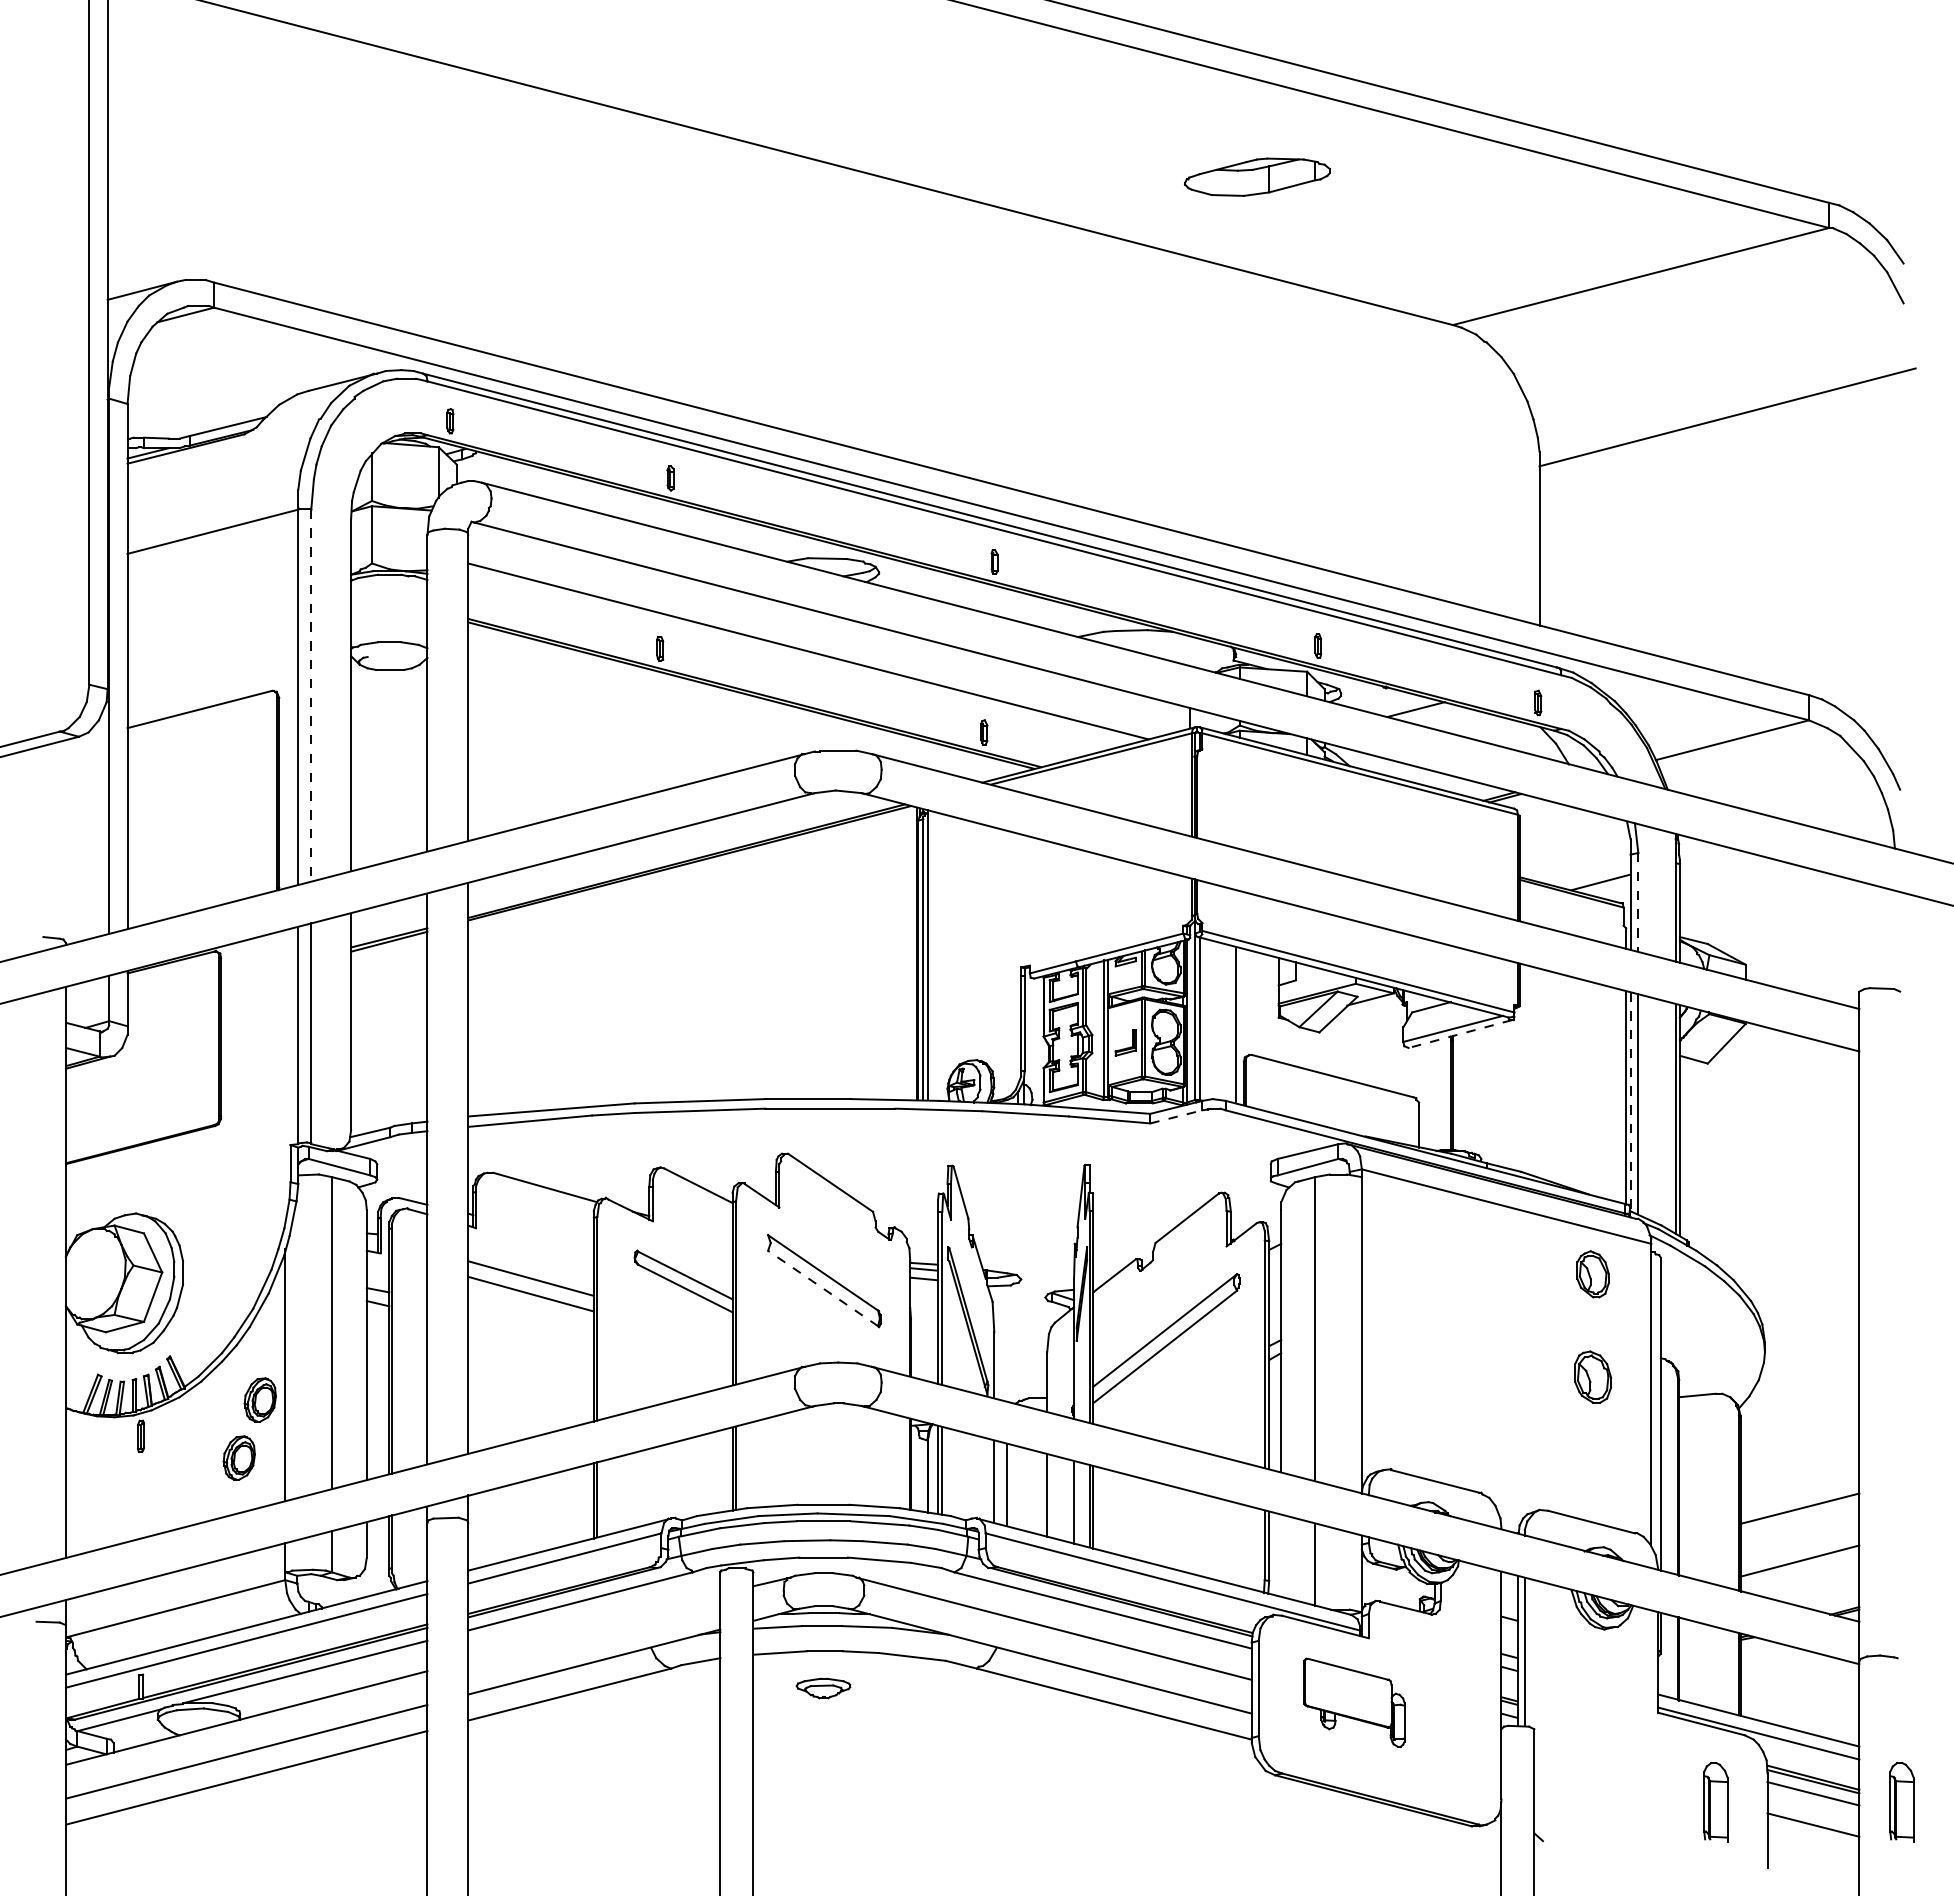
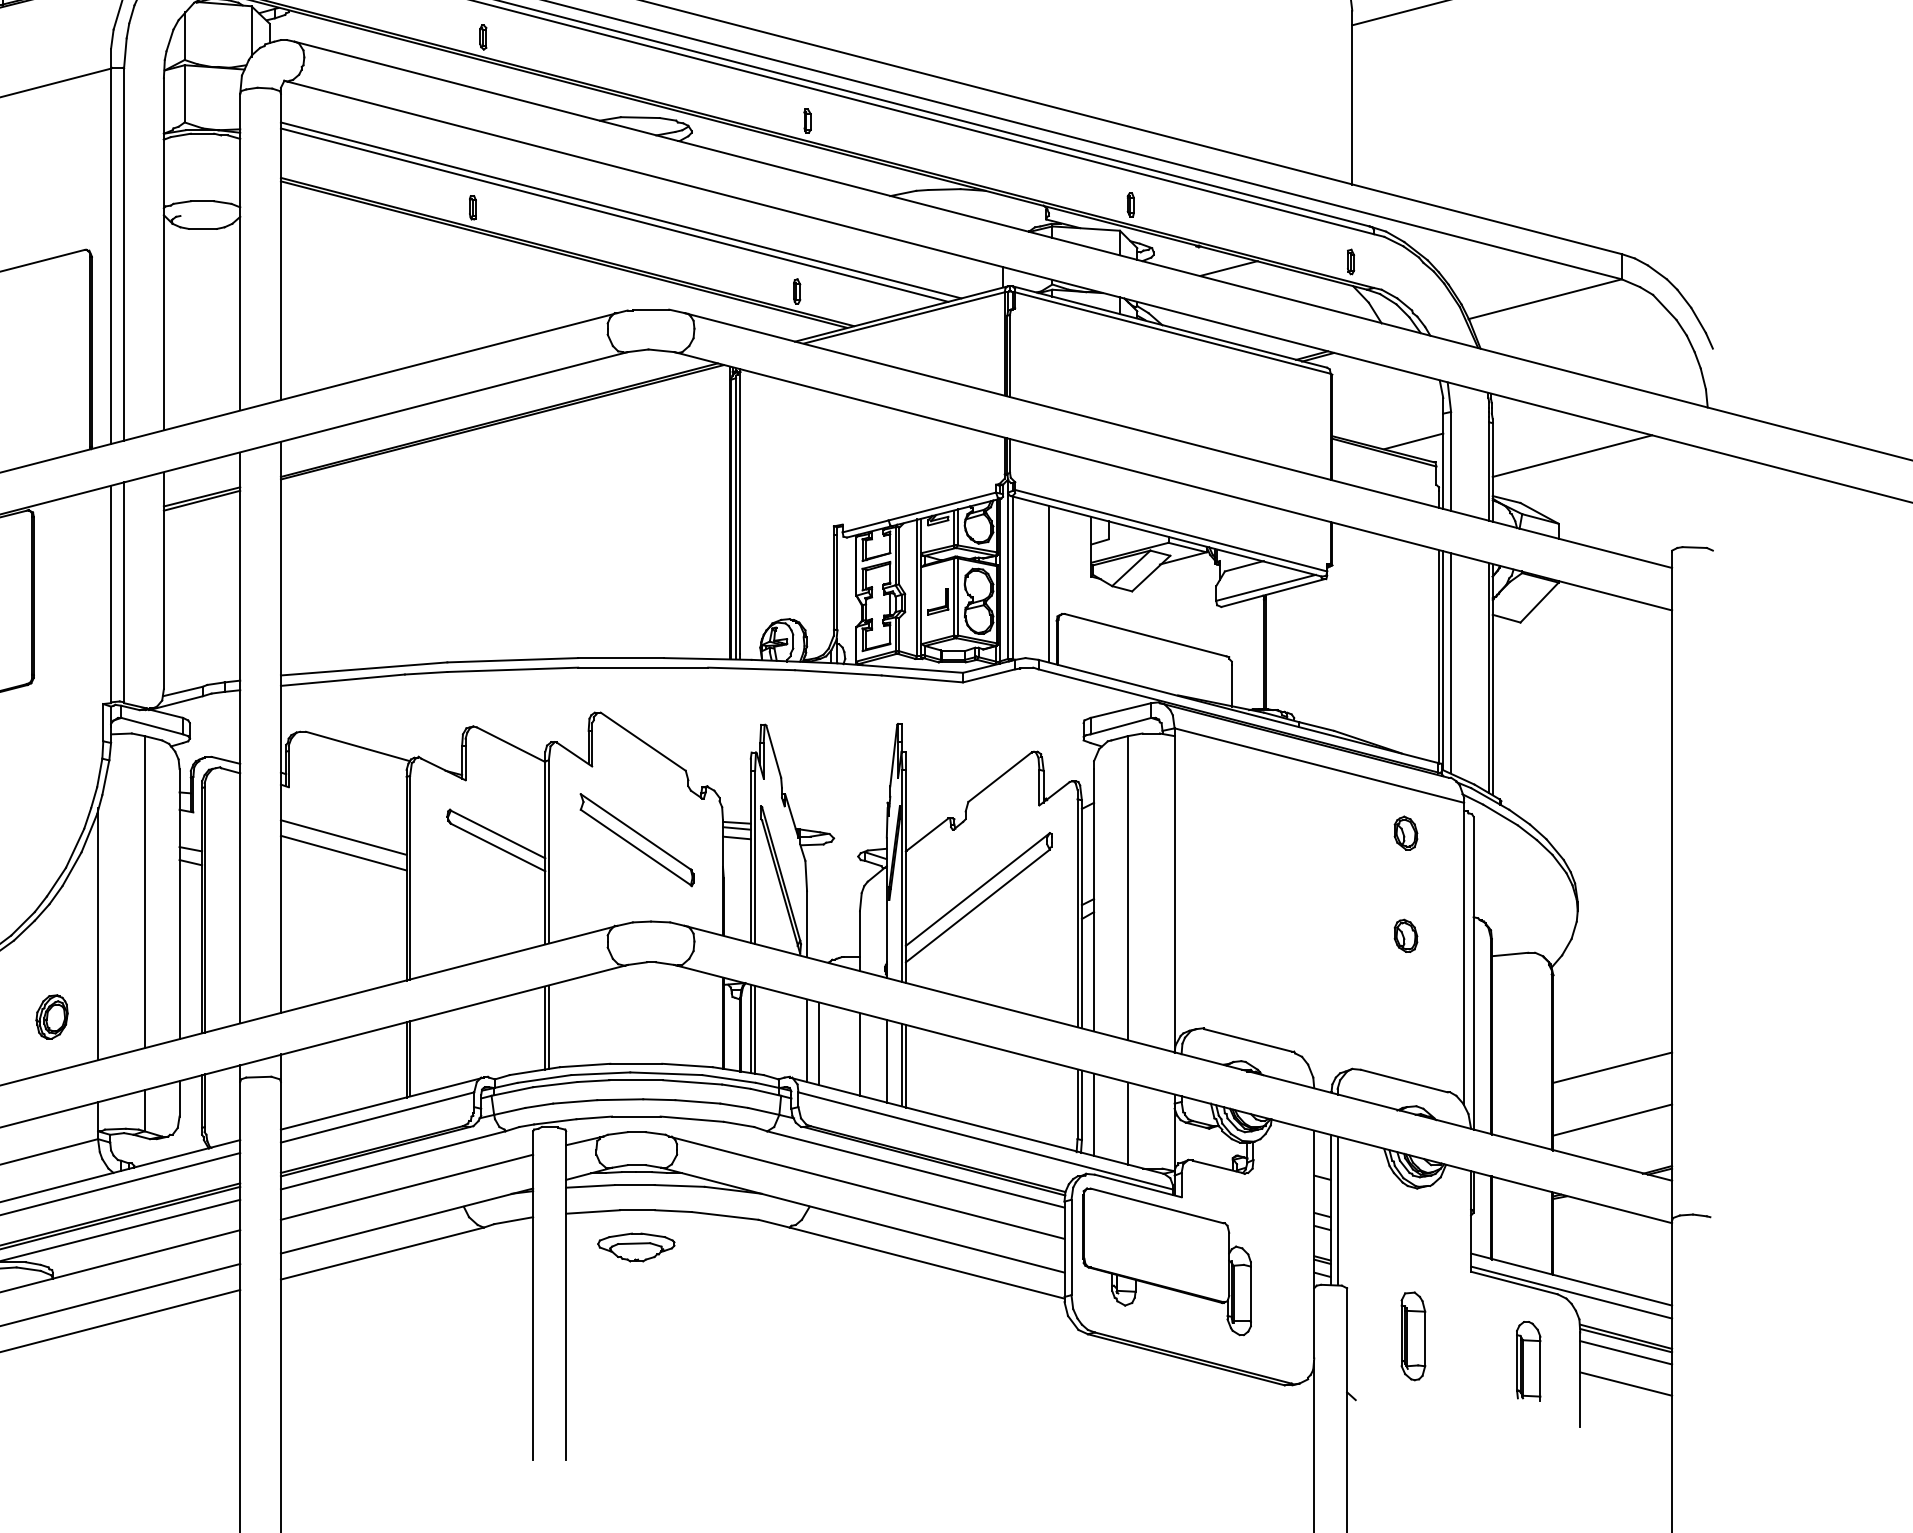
line: (801, 655) -> (614, 214), added
line: (311, 695) -> (124, 254), dashed -> solid
line: (1759, 896) -> (1572, 455), added
line: (1638, 902) -> (1451, 461), dashed -> solid
line: (1459, 1034) -> (1272, 593), dashed -> solid
line: (1630, 1102) -> (1443, 661), dashed -> solid
line: (1176, 1116) -> (989, 675), dashed -> solid
part: (1593, 1273) -> (1406, 832), size x0.71
line: (823, 1288) -> (636, 847), dashed -> solid
part: (1593, 1376) -> (1406, 935), size x0.62
part: (259, 1399) -> (72, 958), removed
line: (1281, 1555) -> (1094, 1114), added
line: (594, 1627) -> (407, 1186), added
part: (823, 1688) -> (636, 1247), size x1.43
part: (1354, 1702) -> (1167, 1261), size x1.67
part: (1600, 1777) -> (1413, 1336), added
part: (1901, 1802) -> (1714, 1361), removed

